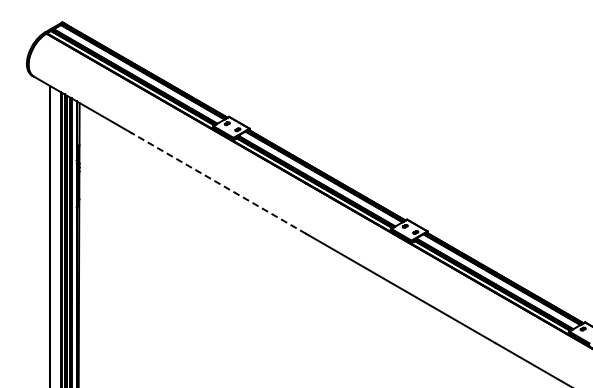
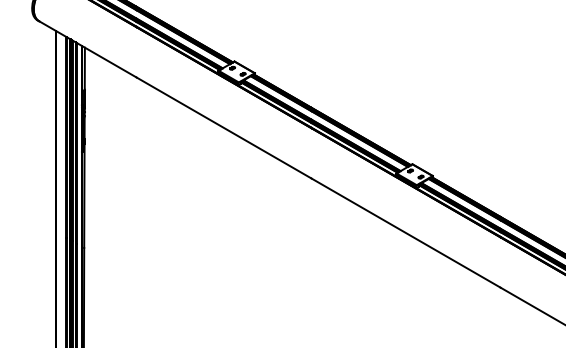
line: (218, 183) -> (223, 128), dashed -> solid

